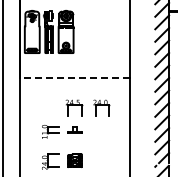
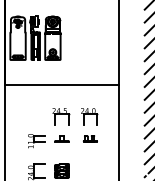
line: (74, 77) -> (61, 85), dashed -> solid
part: (102, 129) -> (90, 138), added

